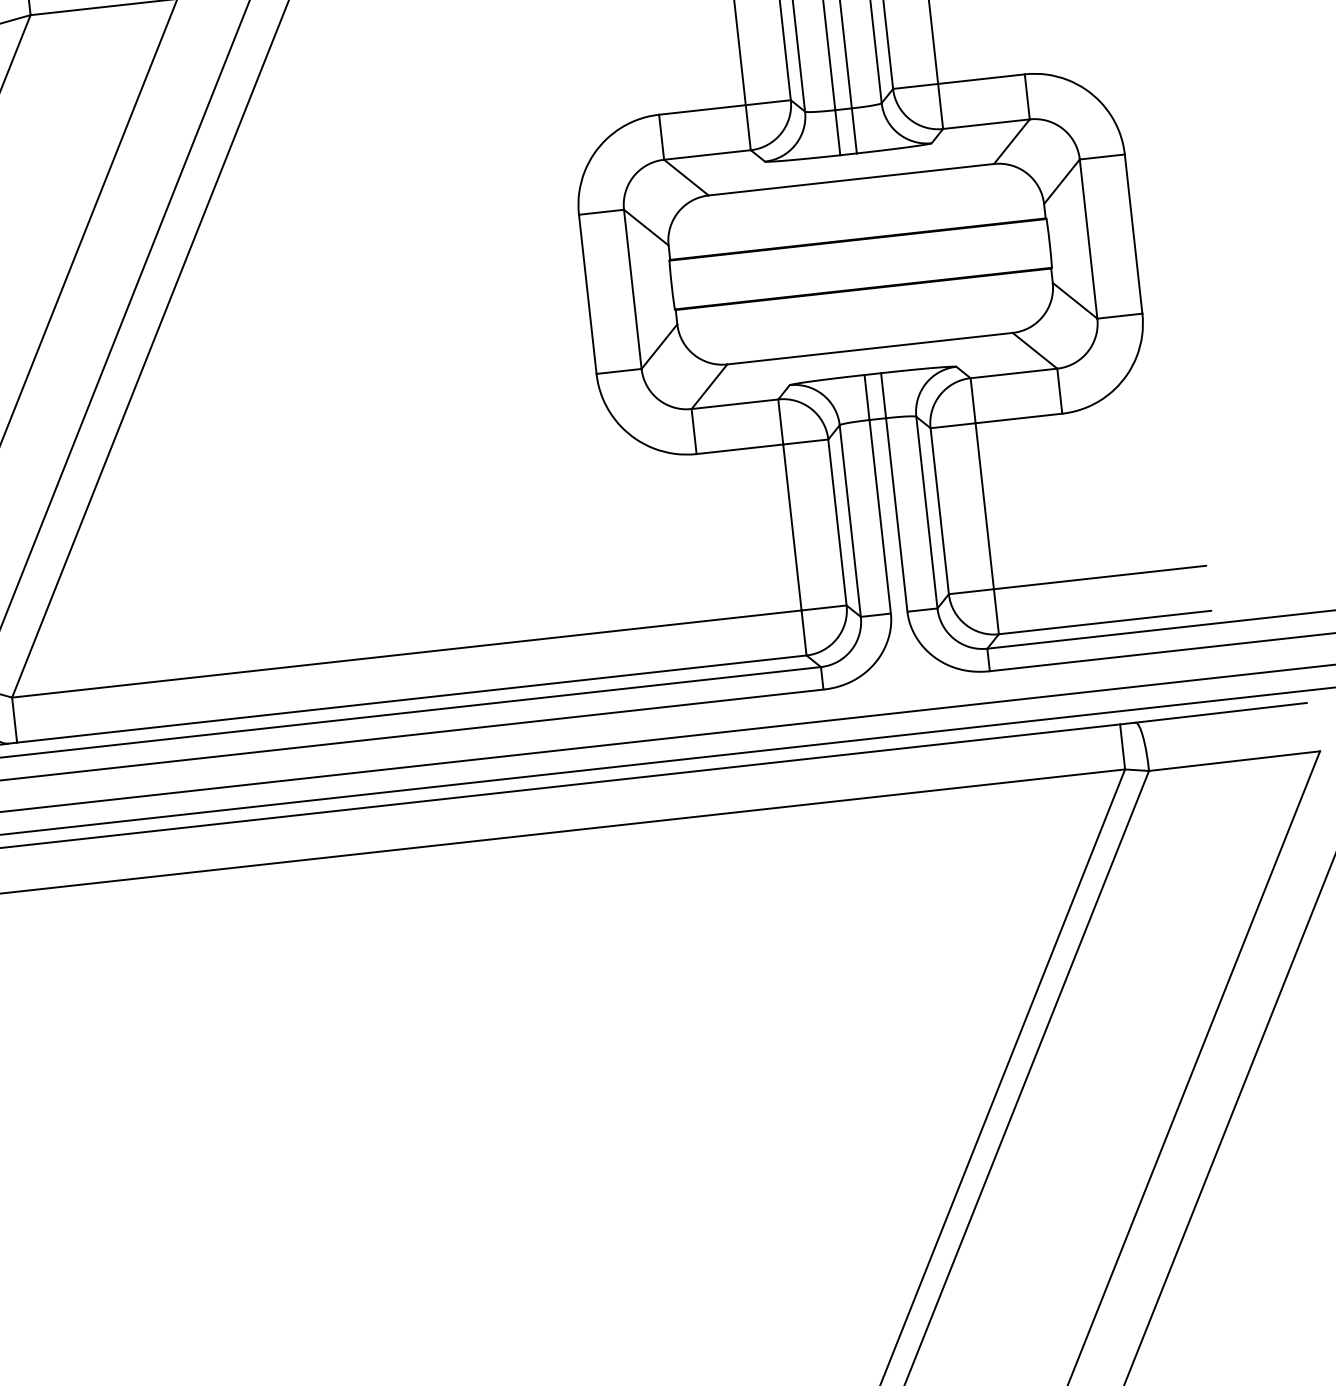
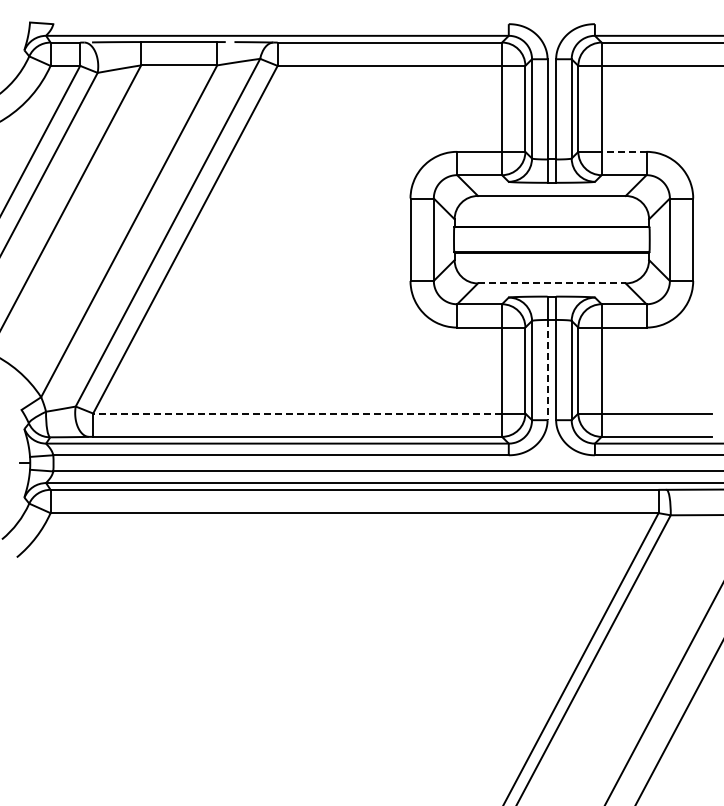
line: (980, 78) -> (623, 151), solid -> dashed
line: (869, 348) -> (551, 283), solid -> dashed
line: (880, 517) -> (547, 370), solid -> dashed
line: (406, 653) -> (297, 413), solid -> dashed

